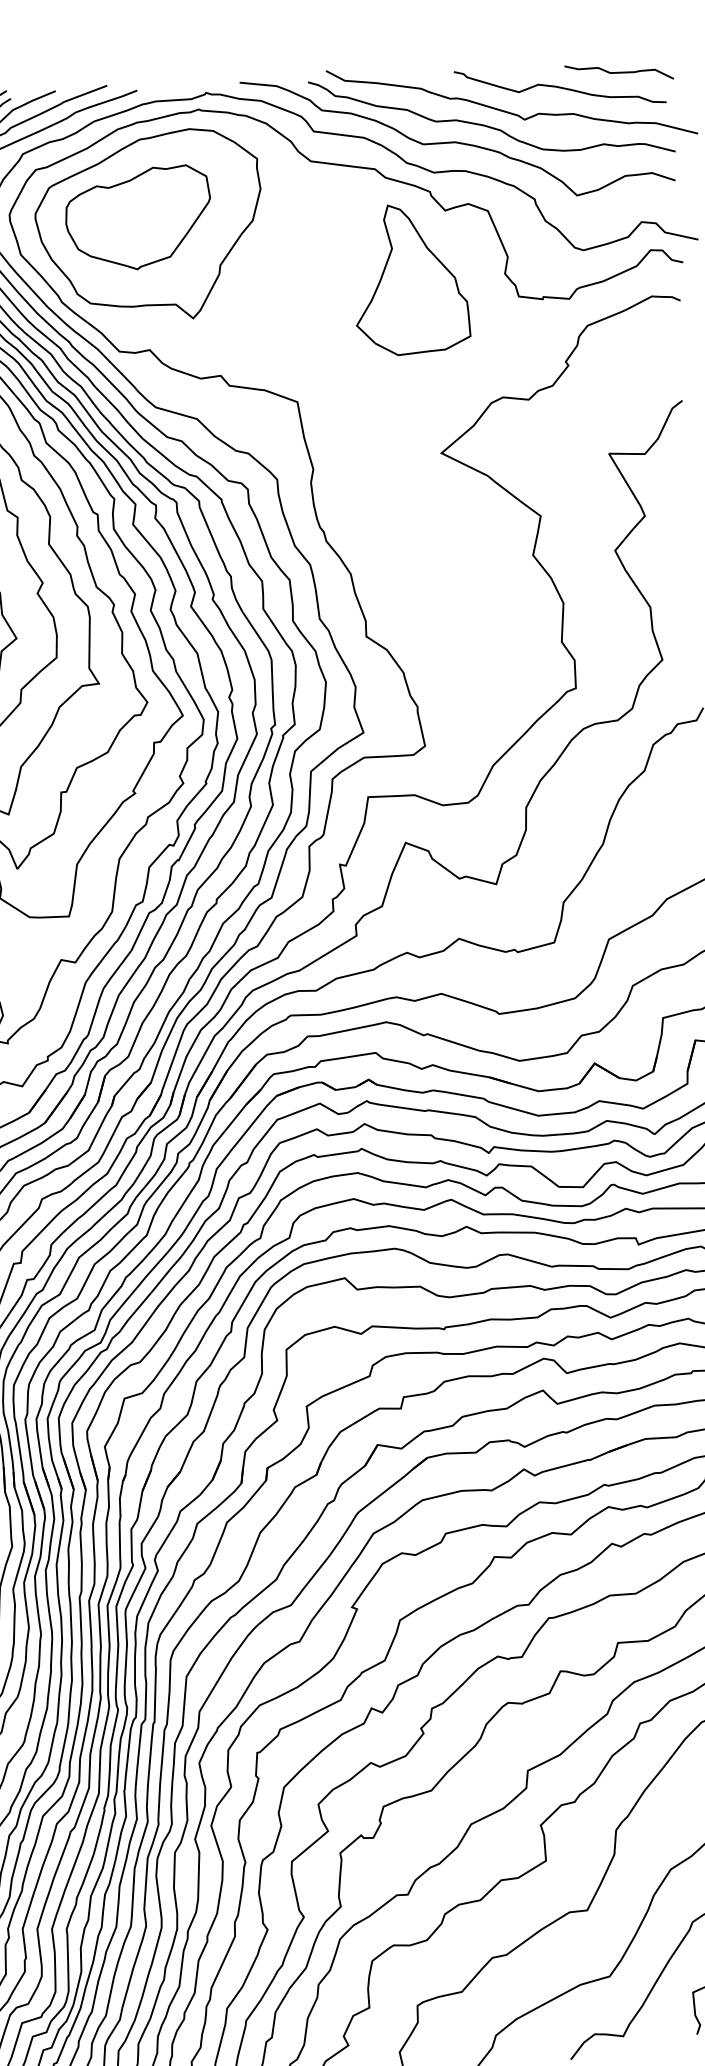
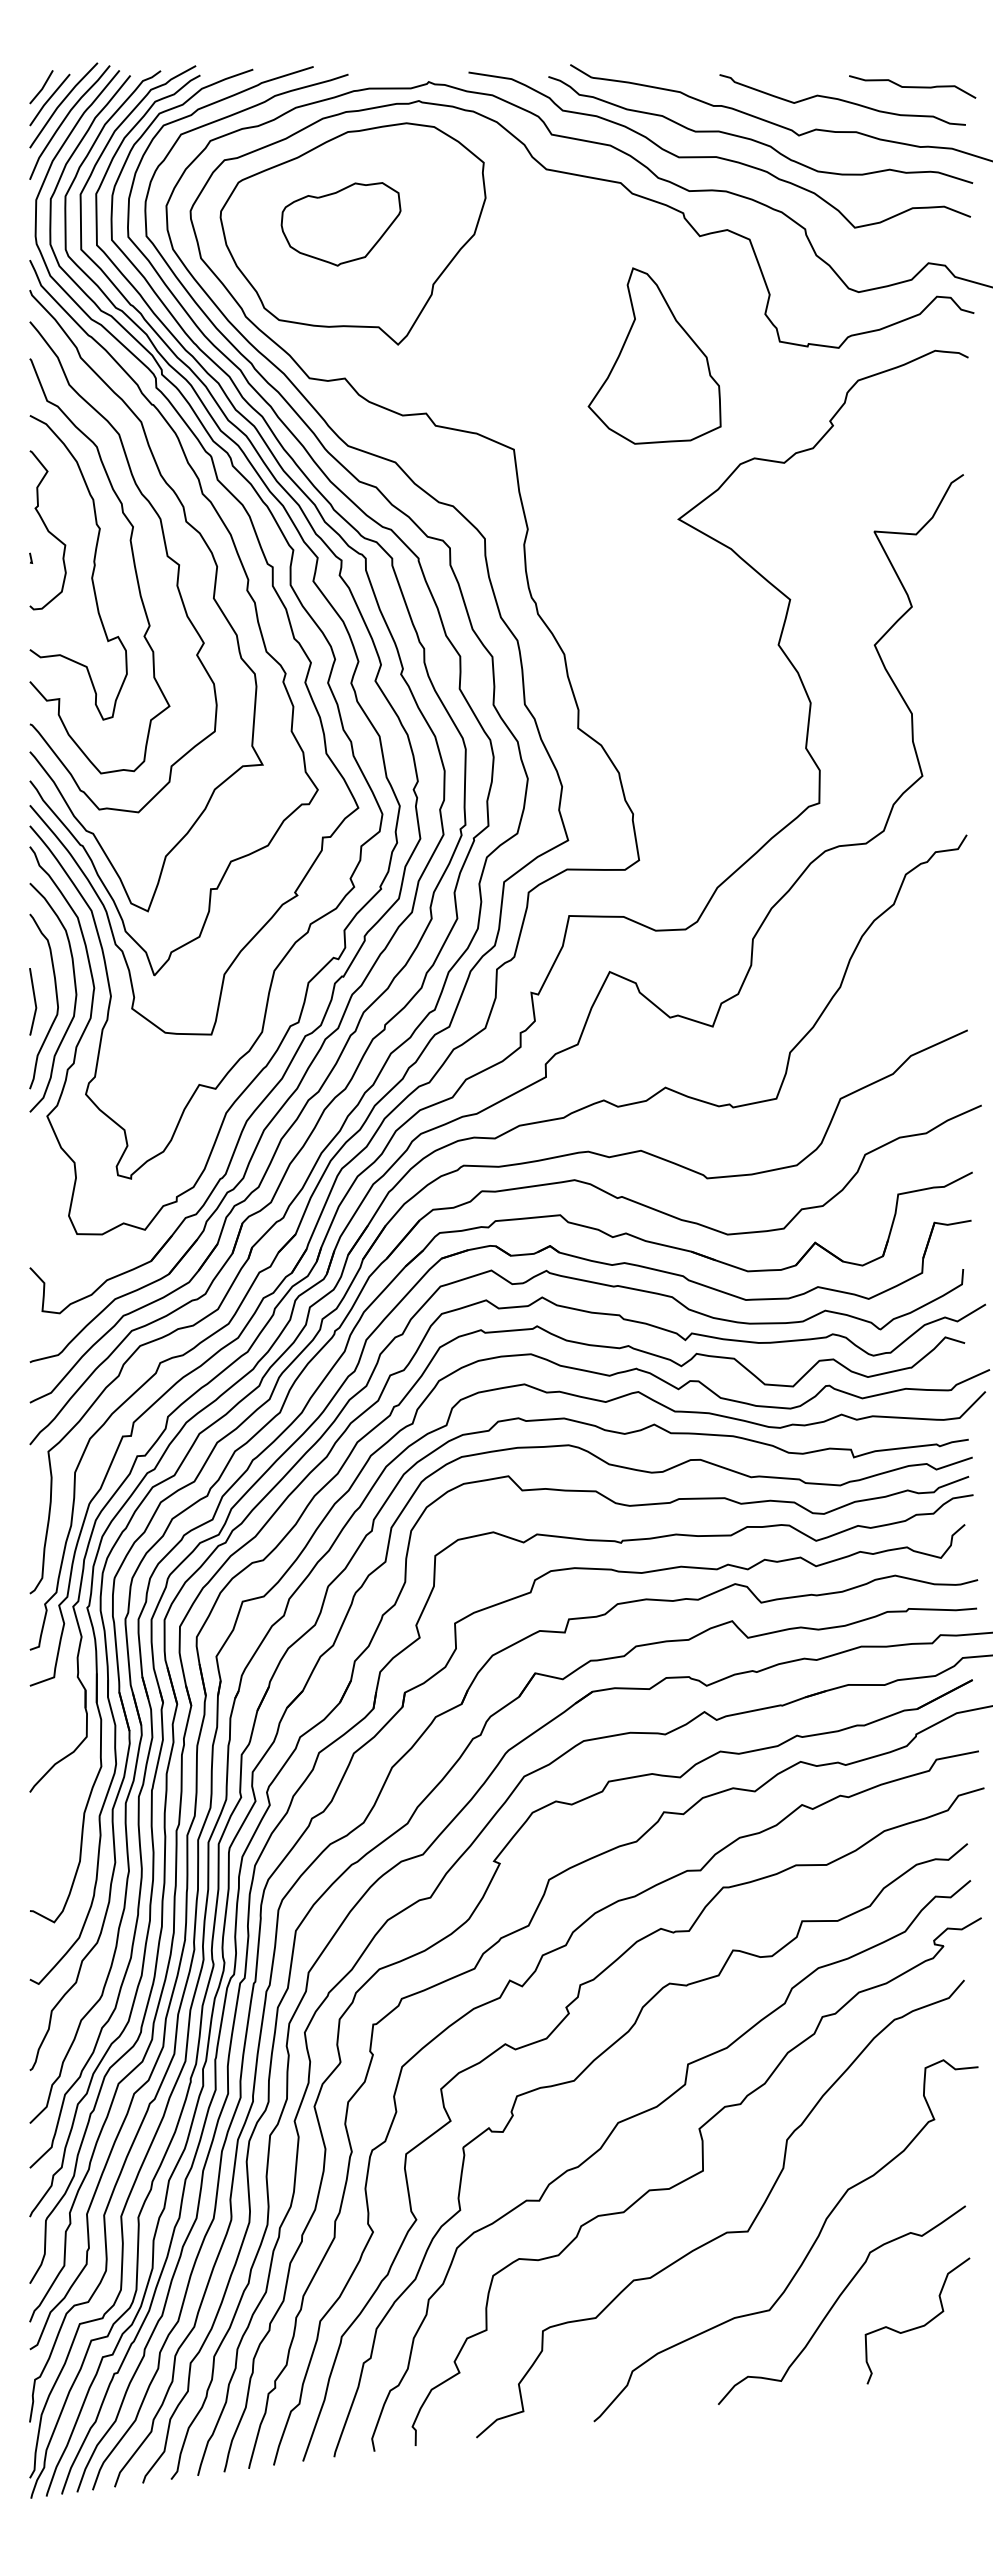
part: (138, 218) -> (340, 224), size x0.7
part: (410, 278) -> (654, 355), moved

